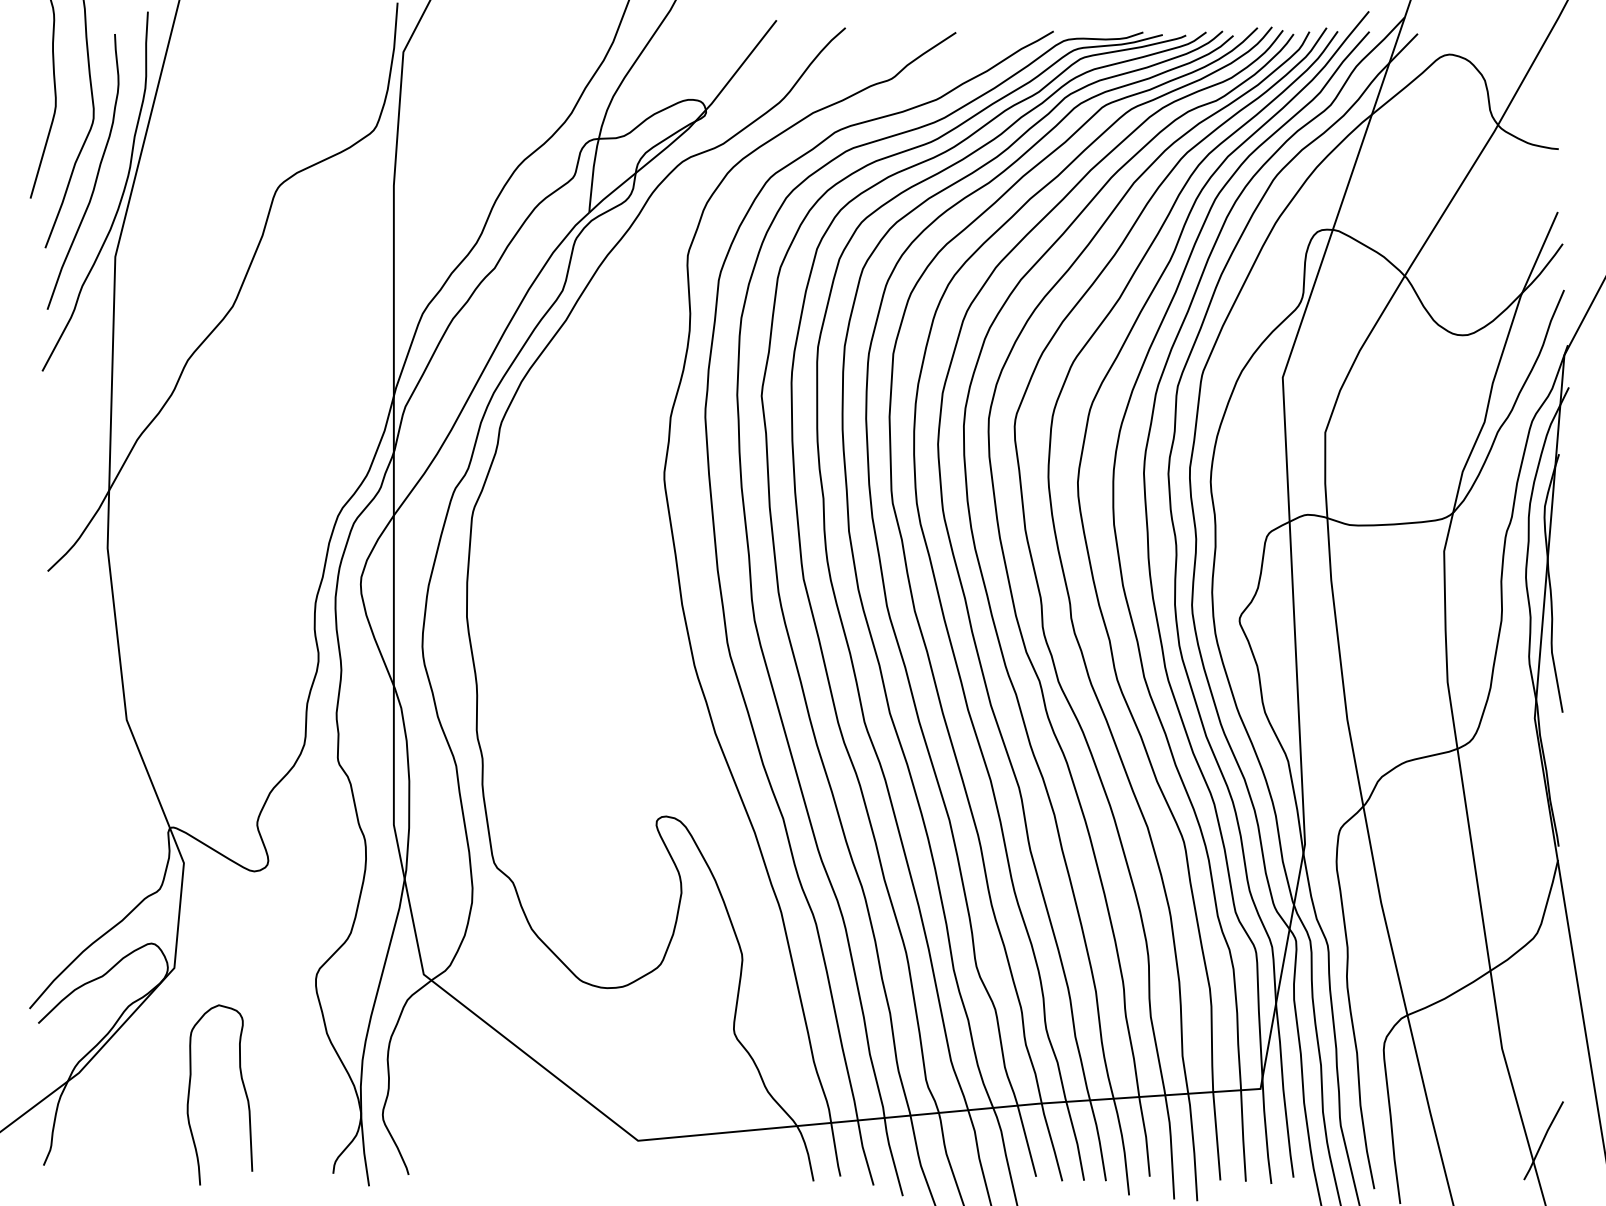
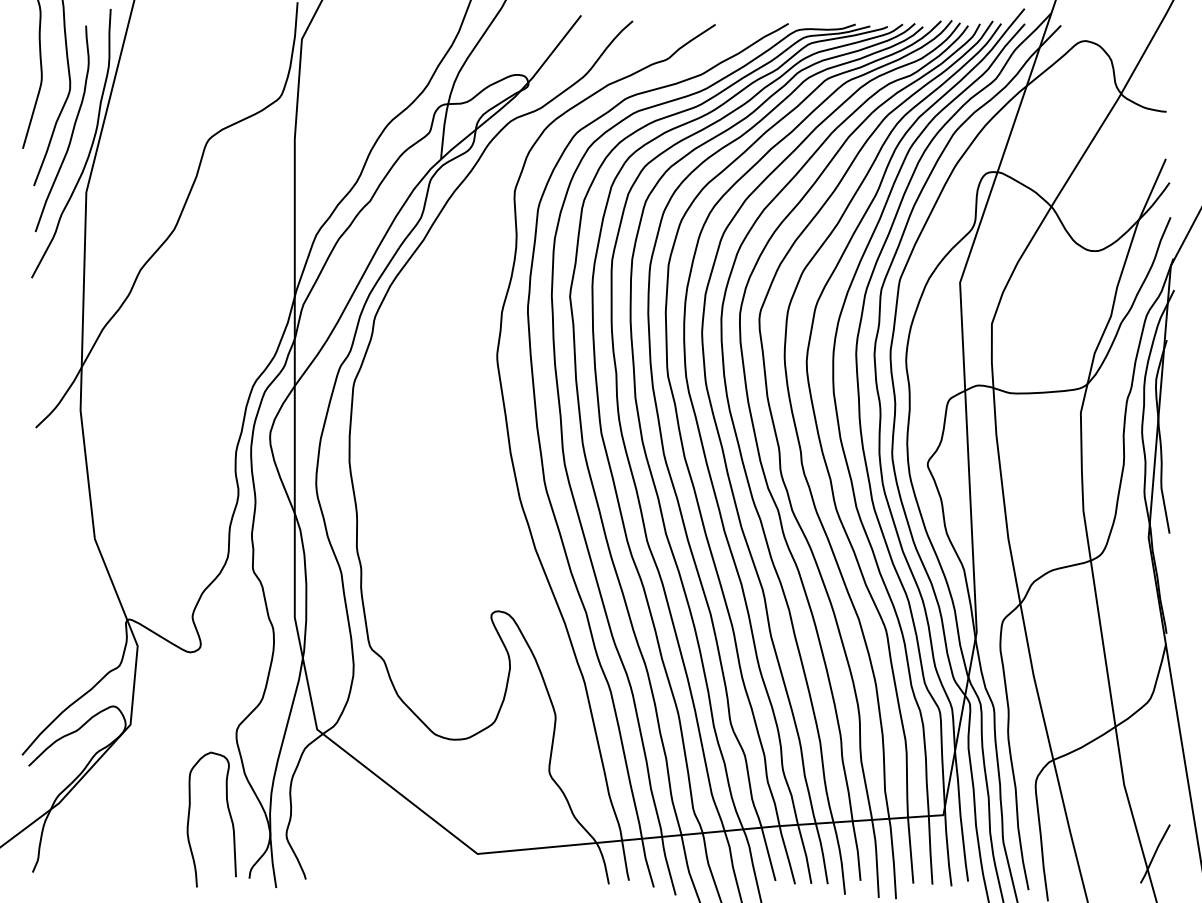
curve: (243, 1088) -> (229, 814), moved

